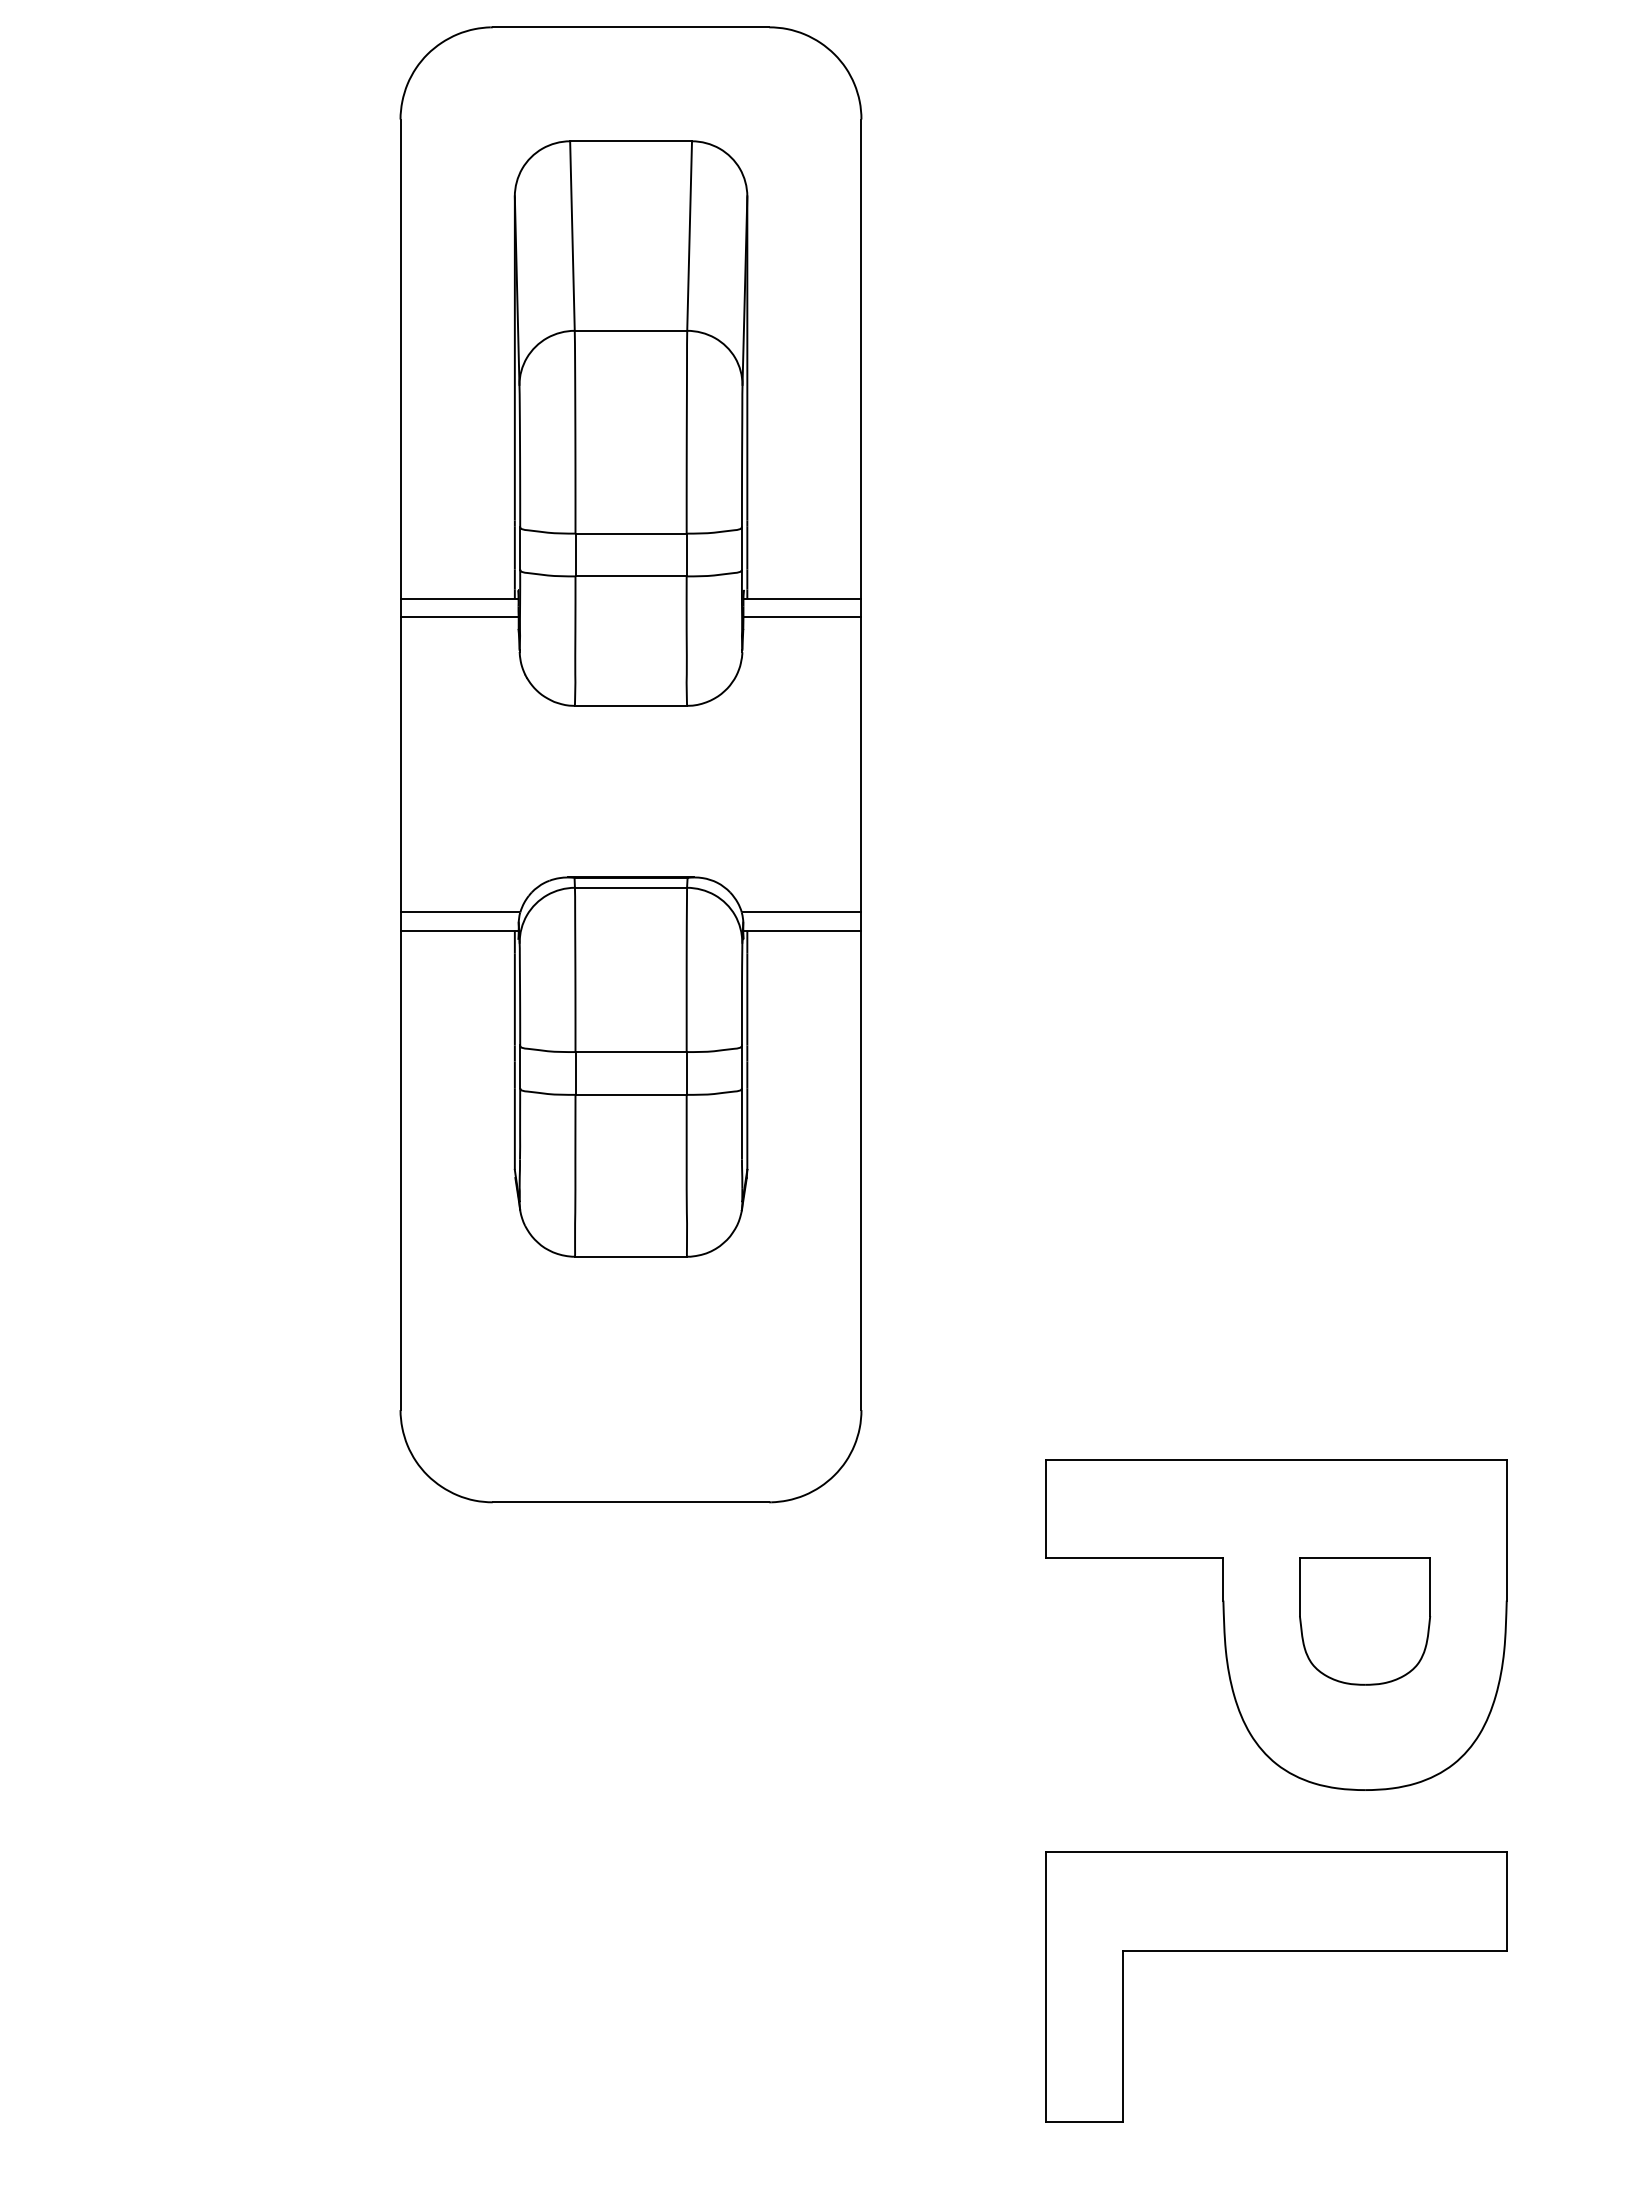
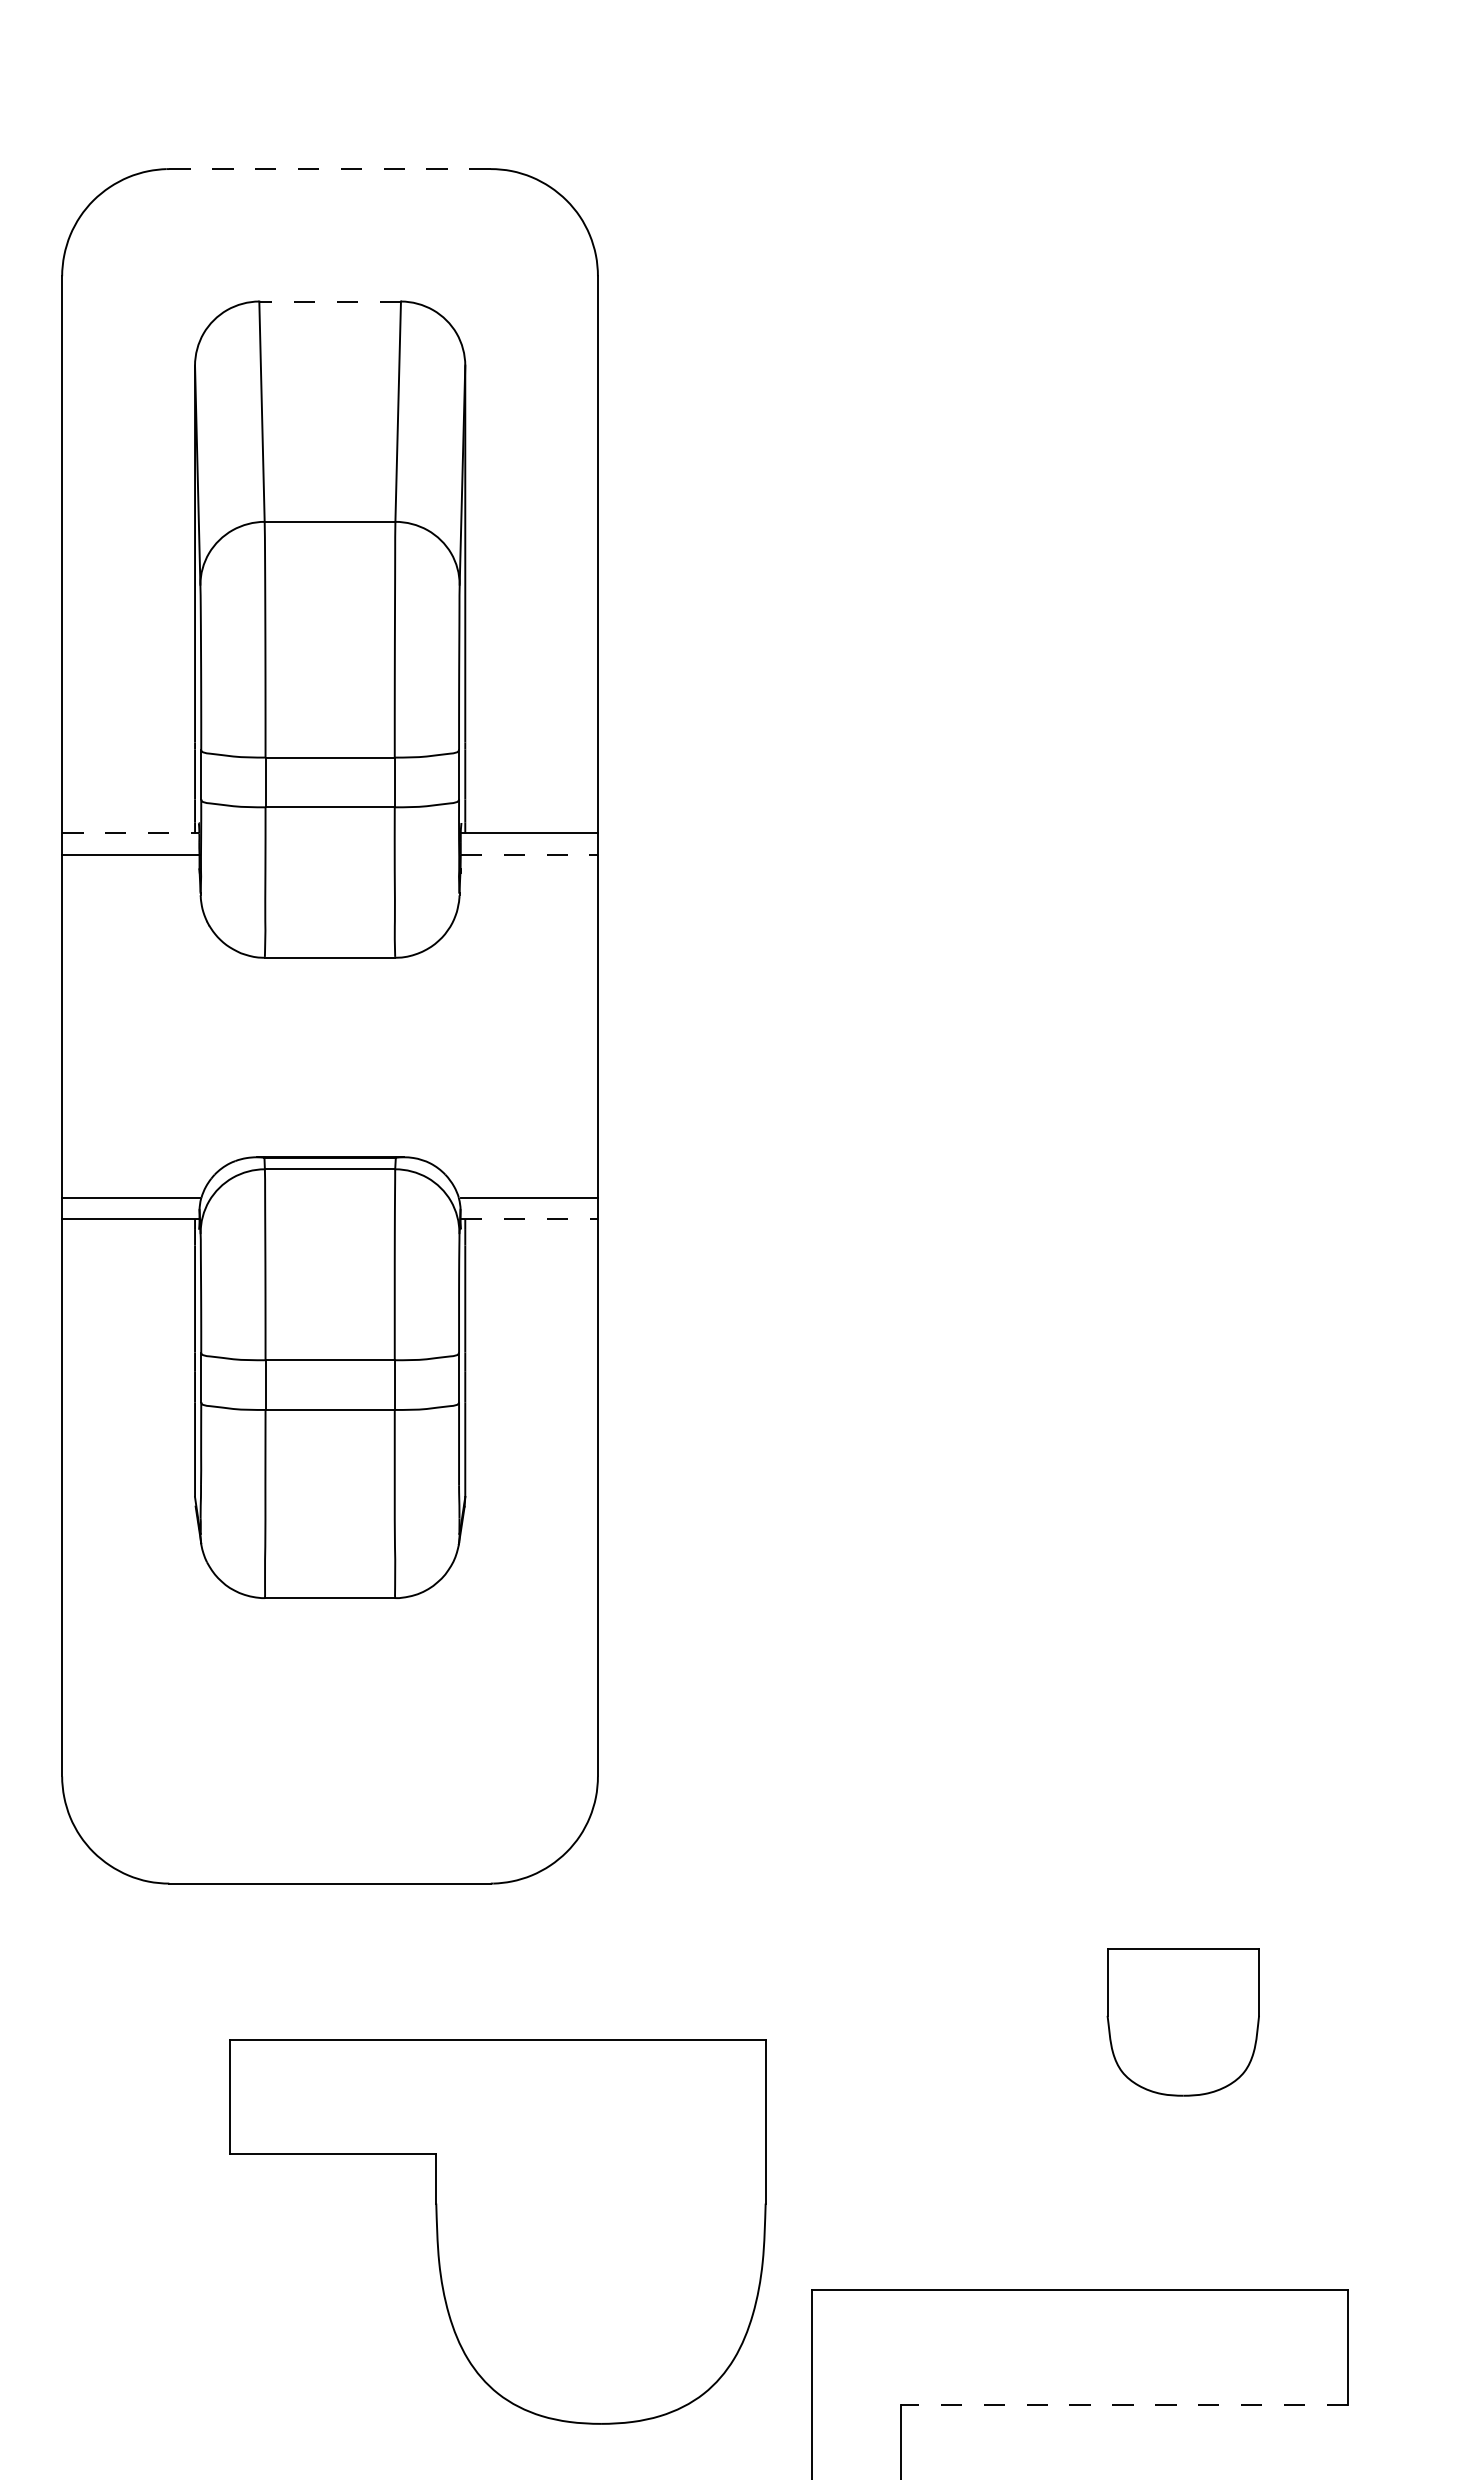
line: (631, 27) -> (330, 169), solid -> dashed
line: (631, 141) -> (330, 301), solid -> dashed
line: (459, 598) -> (130, 832), solid -> dashed
line: (802, 617) -> (529, 855), solid -> dashed
line: (802, 930) -> (529, 1218), solid -> dashed
part: (1276, 1624) -> (498, 2231), moved
line: (1314, 1951) -> (1124, 2405), solid -> dashed

